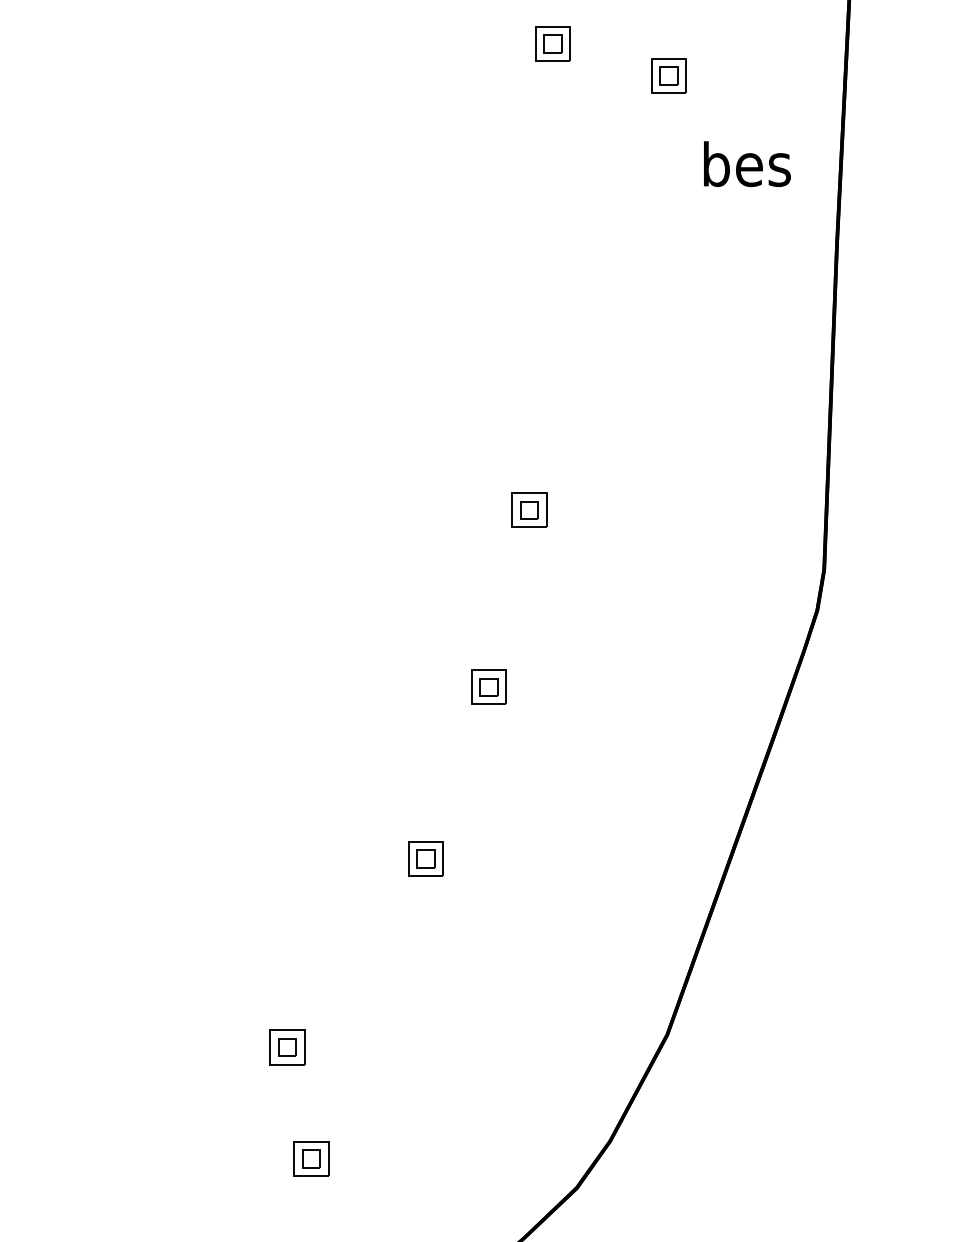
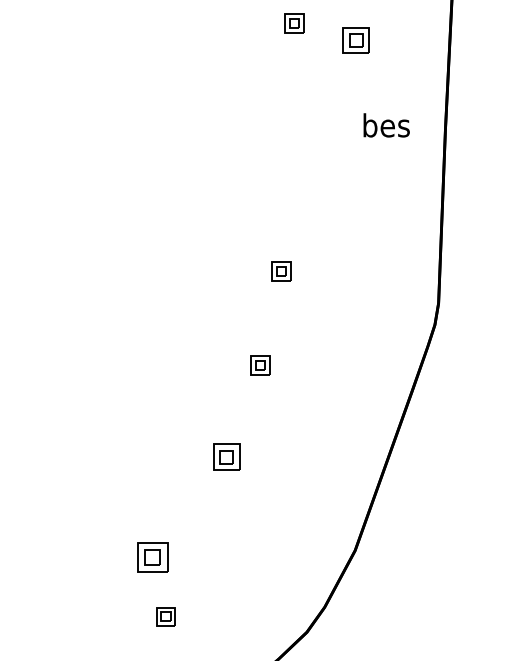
part: (668, 75) -> (355, 40), size x1.4
text: (746, 164) -> (386, 125), moved
part: (425, 857) -> (226, 456), size x1.4
part: (286, 1047) -> (152, 557), size x1.6

